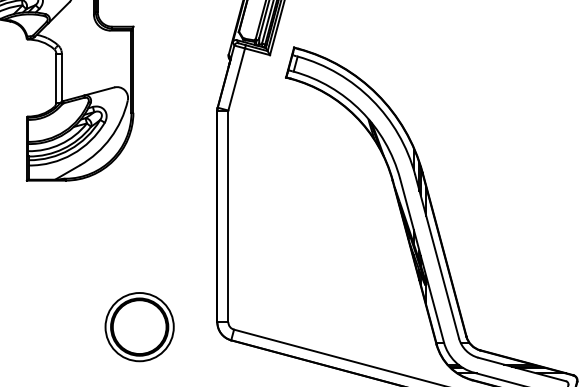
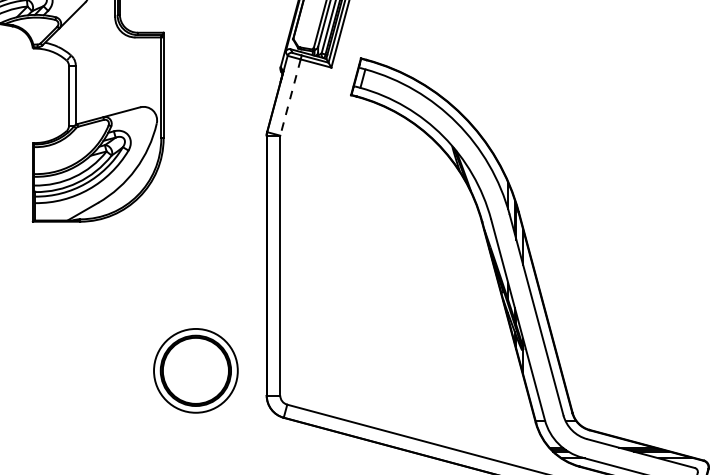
line: (236, 79) -> (290, 97), solid -> dashed
part: (139, 327) -> (195, 371), moved

